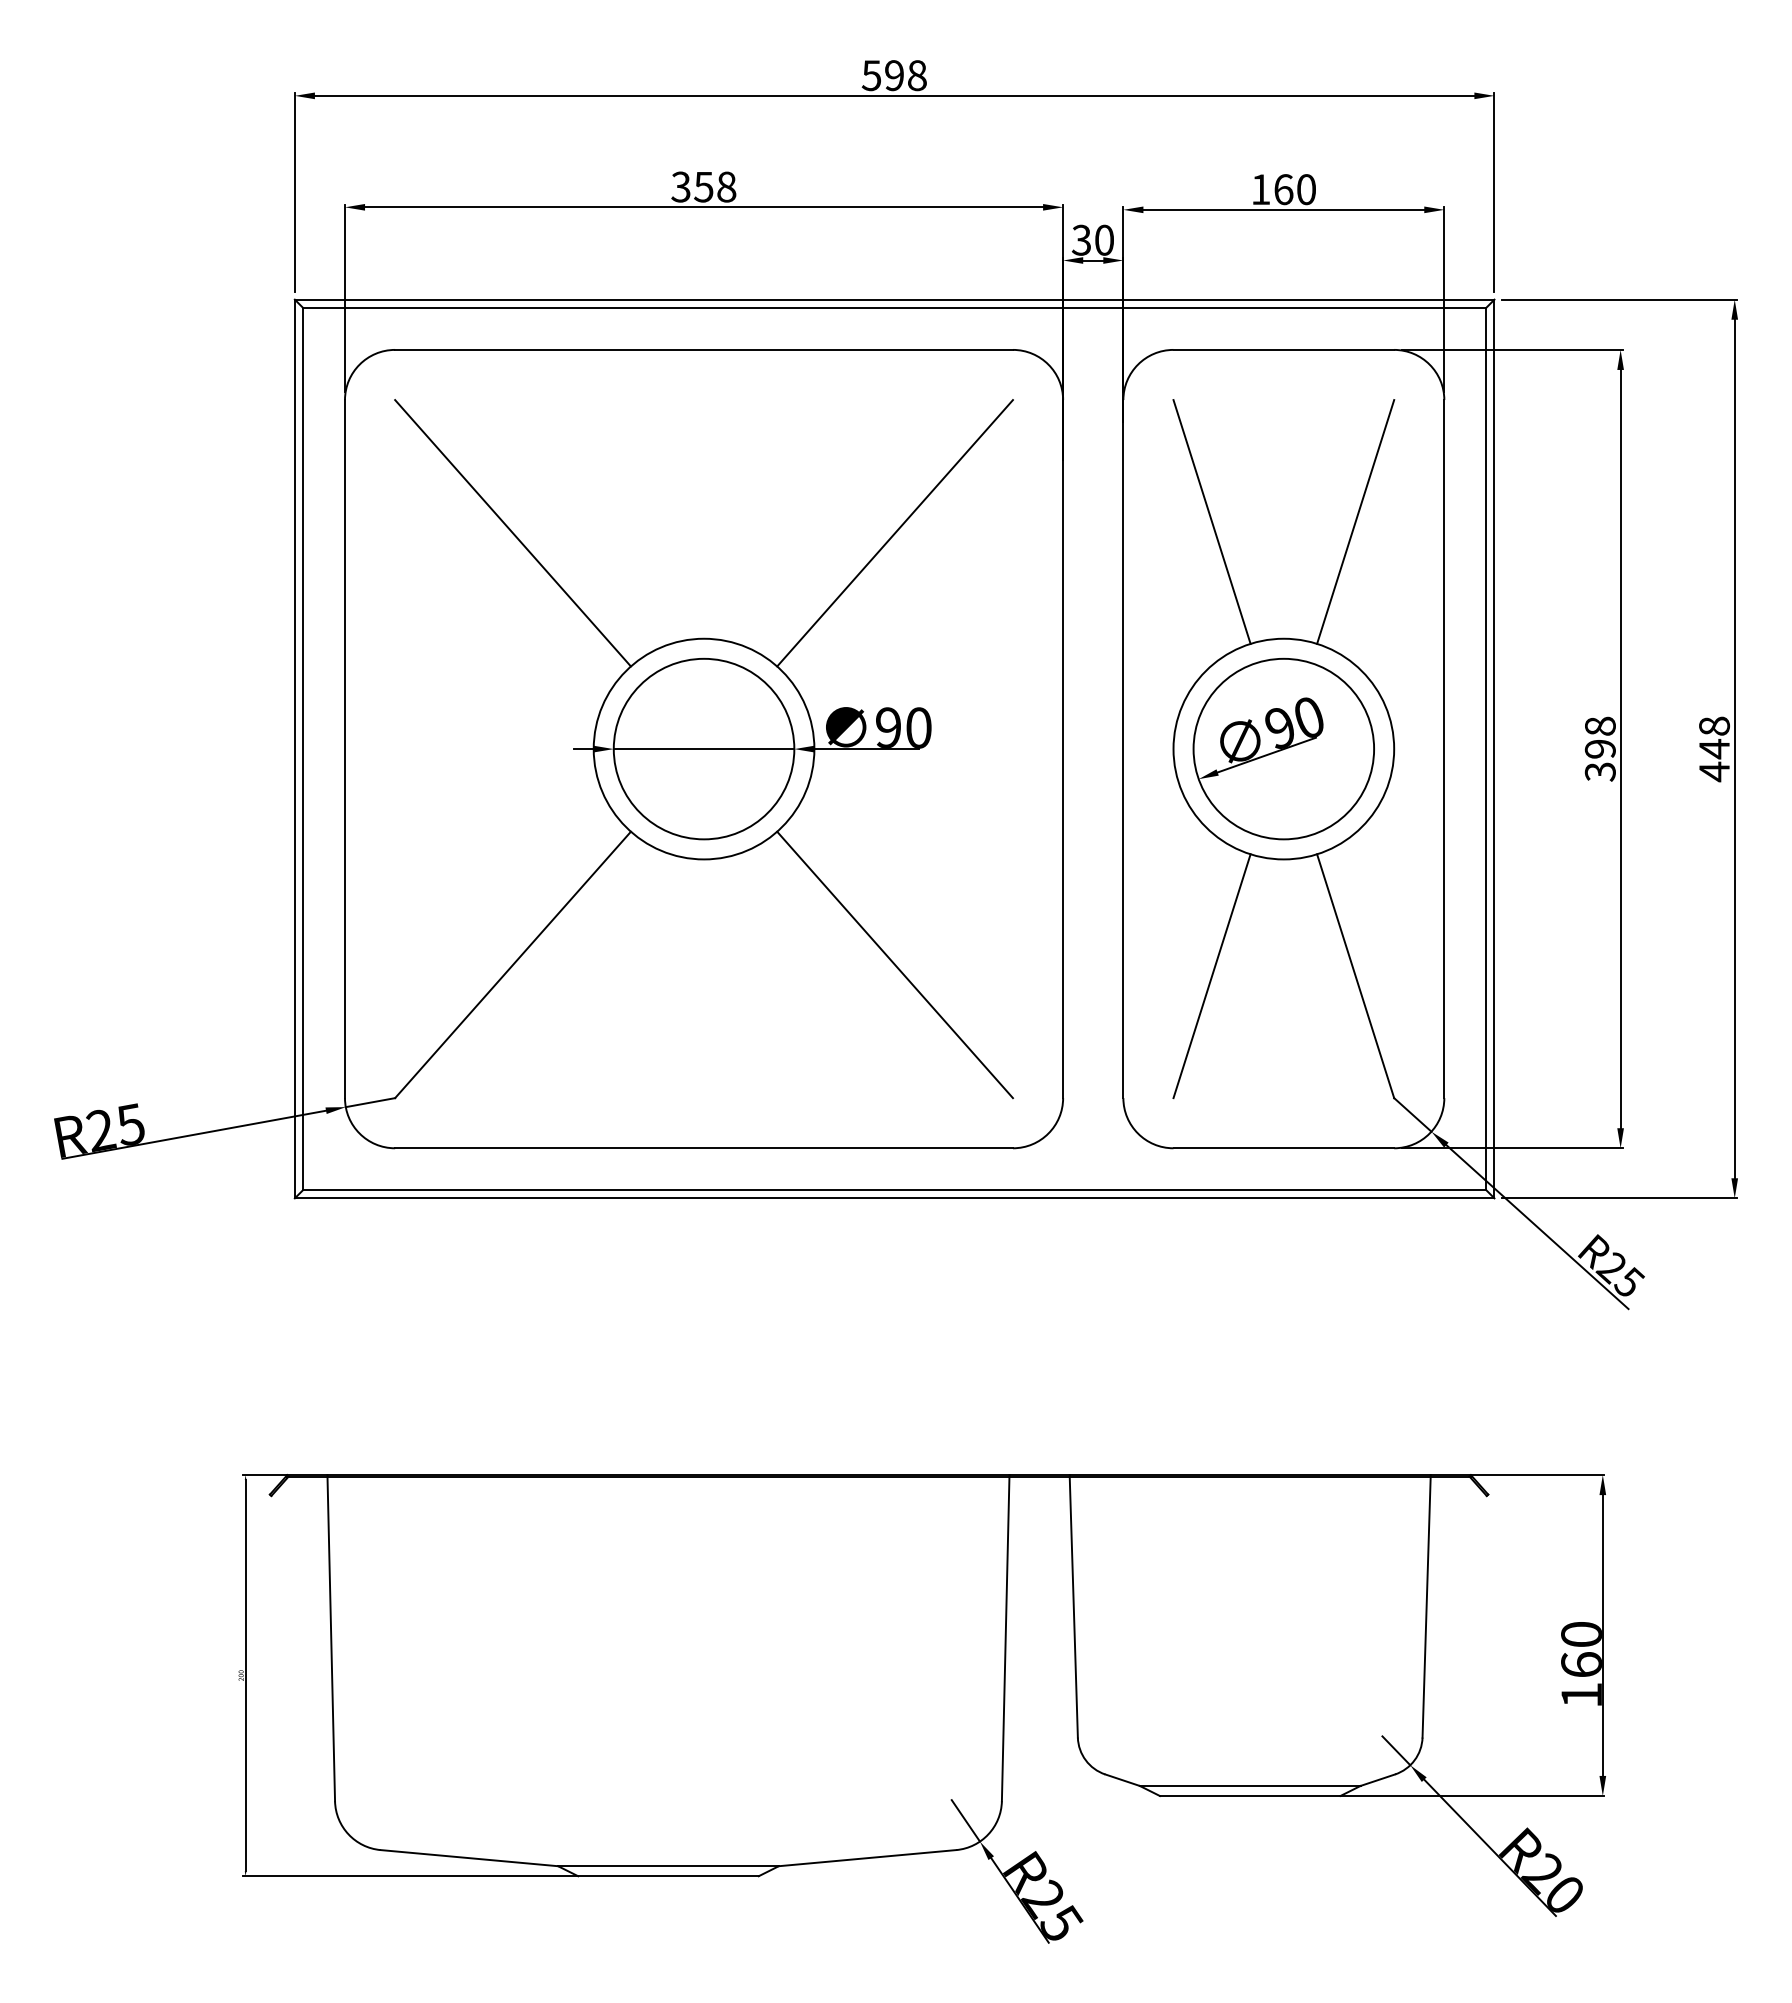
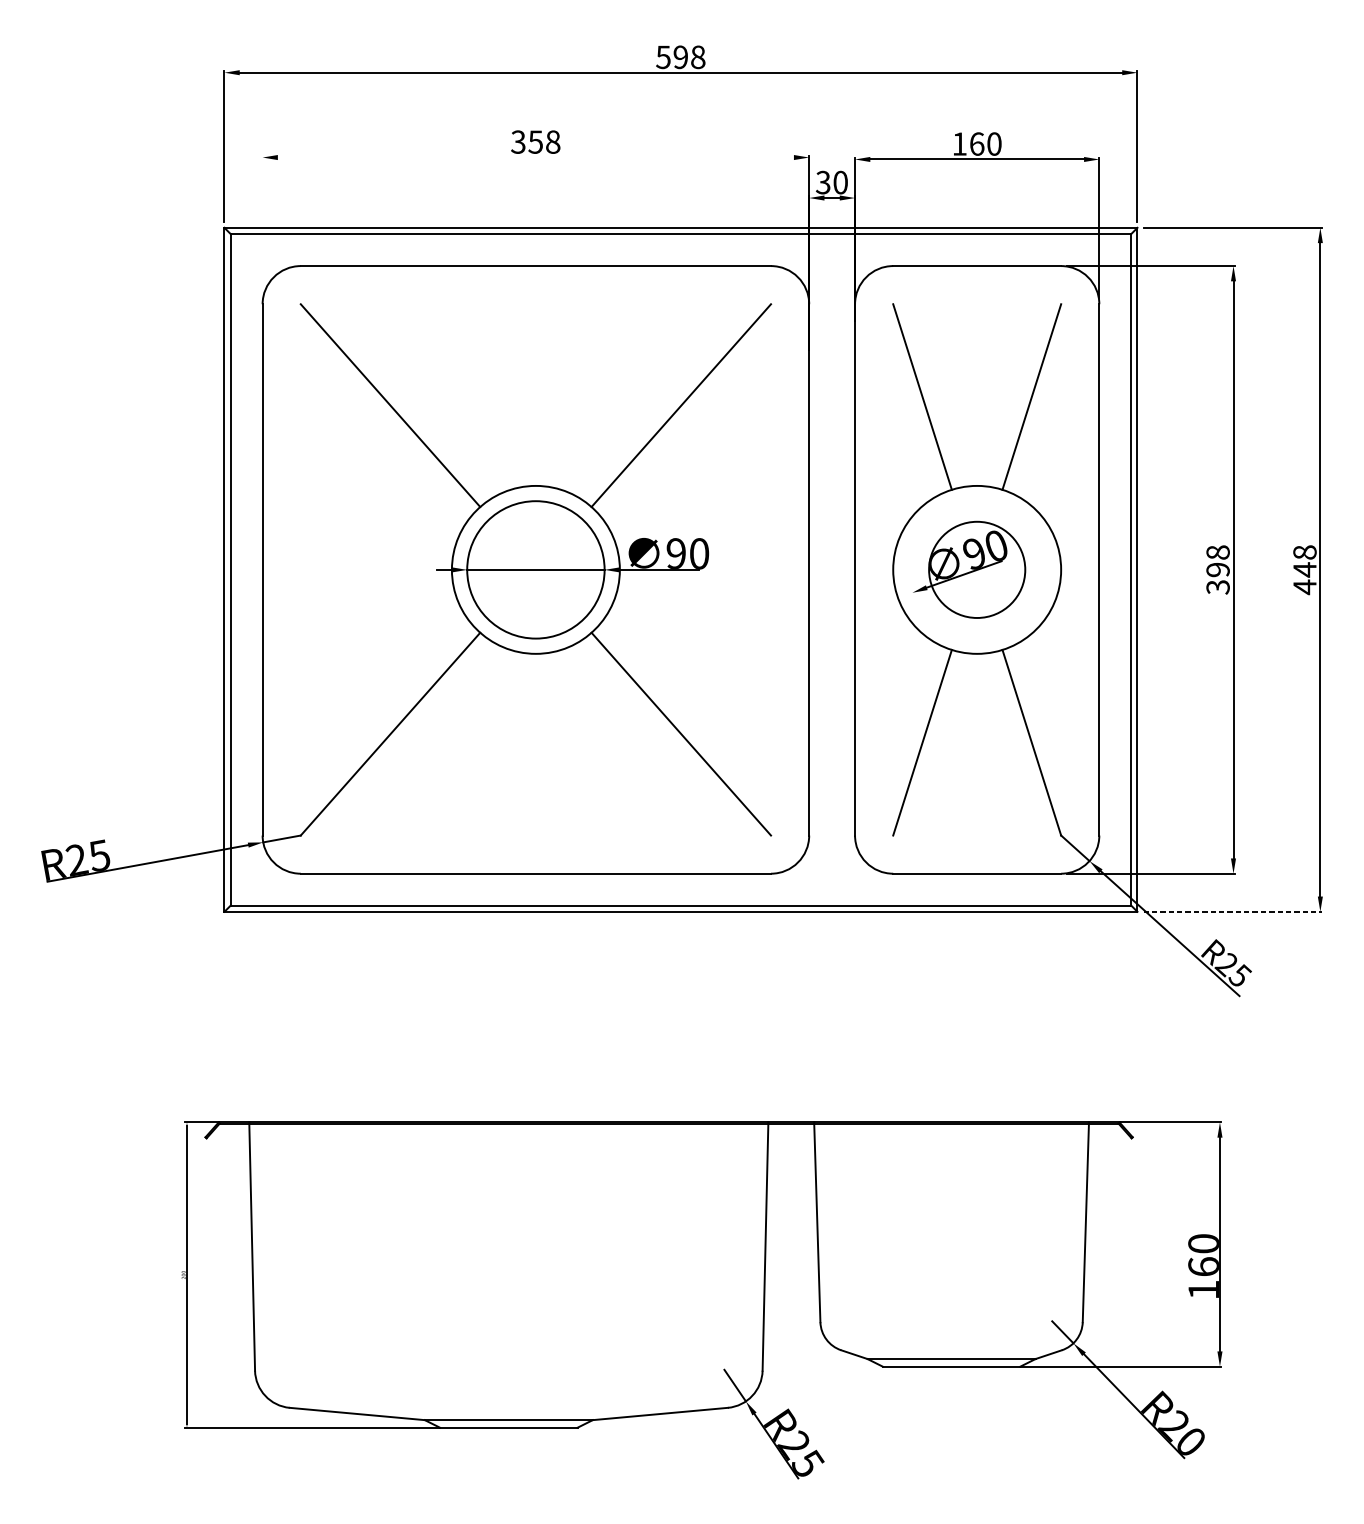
line: (704, 207) -> (536, 157), removed
line: (344, 298) -> (262, 226), removed
circle: (1283, 748) -> (976, 569), size x0.7
line: (1620, 1198) -> (1233, 911), solid -> dashed

